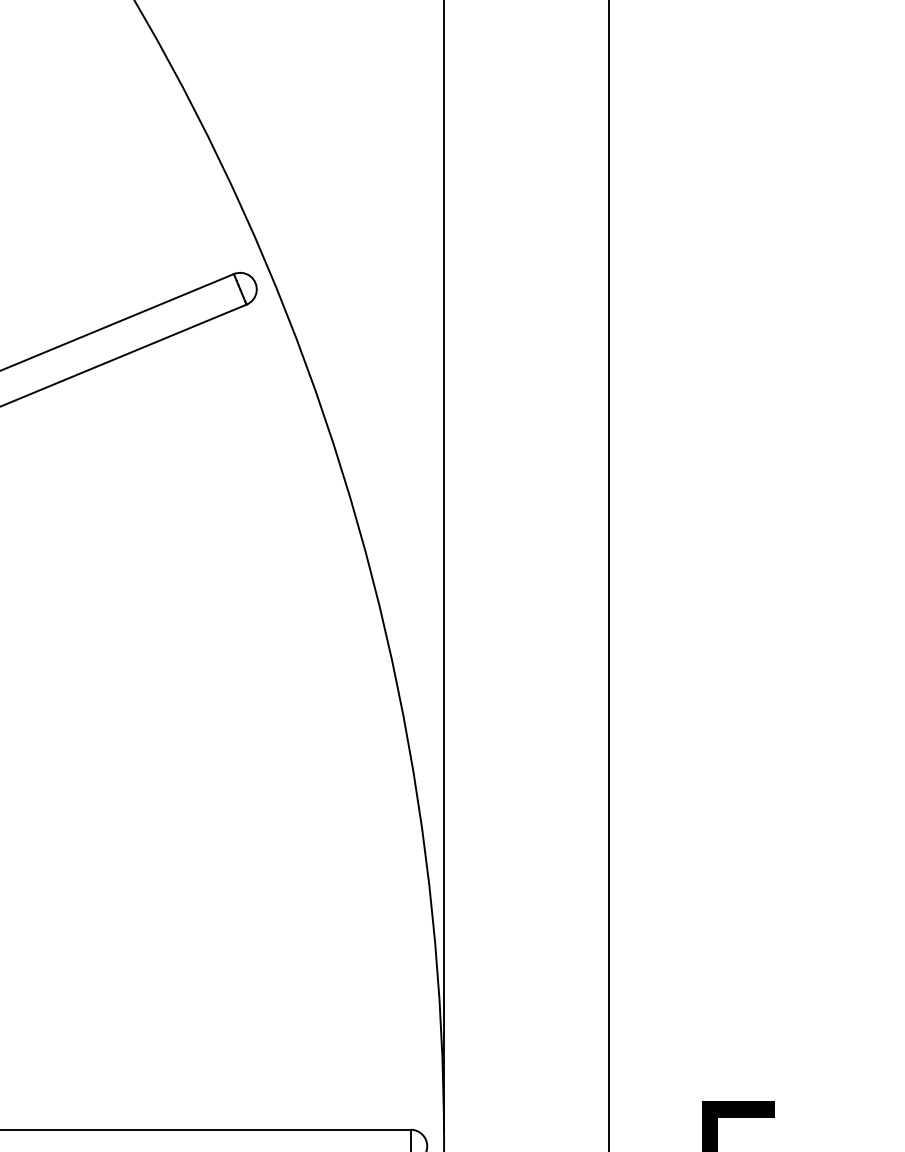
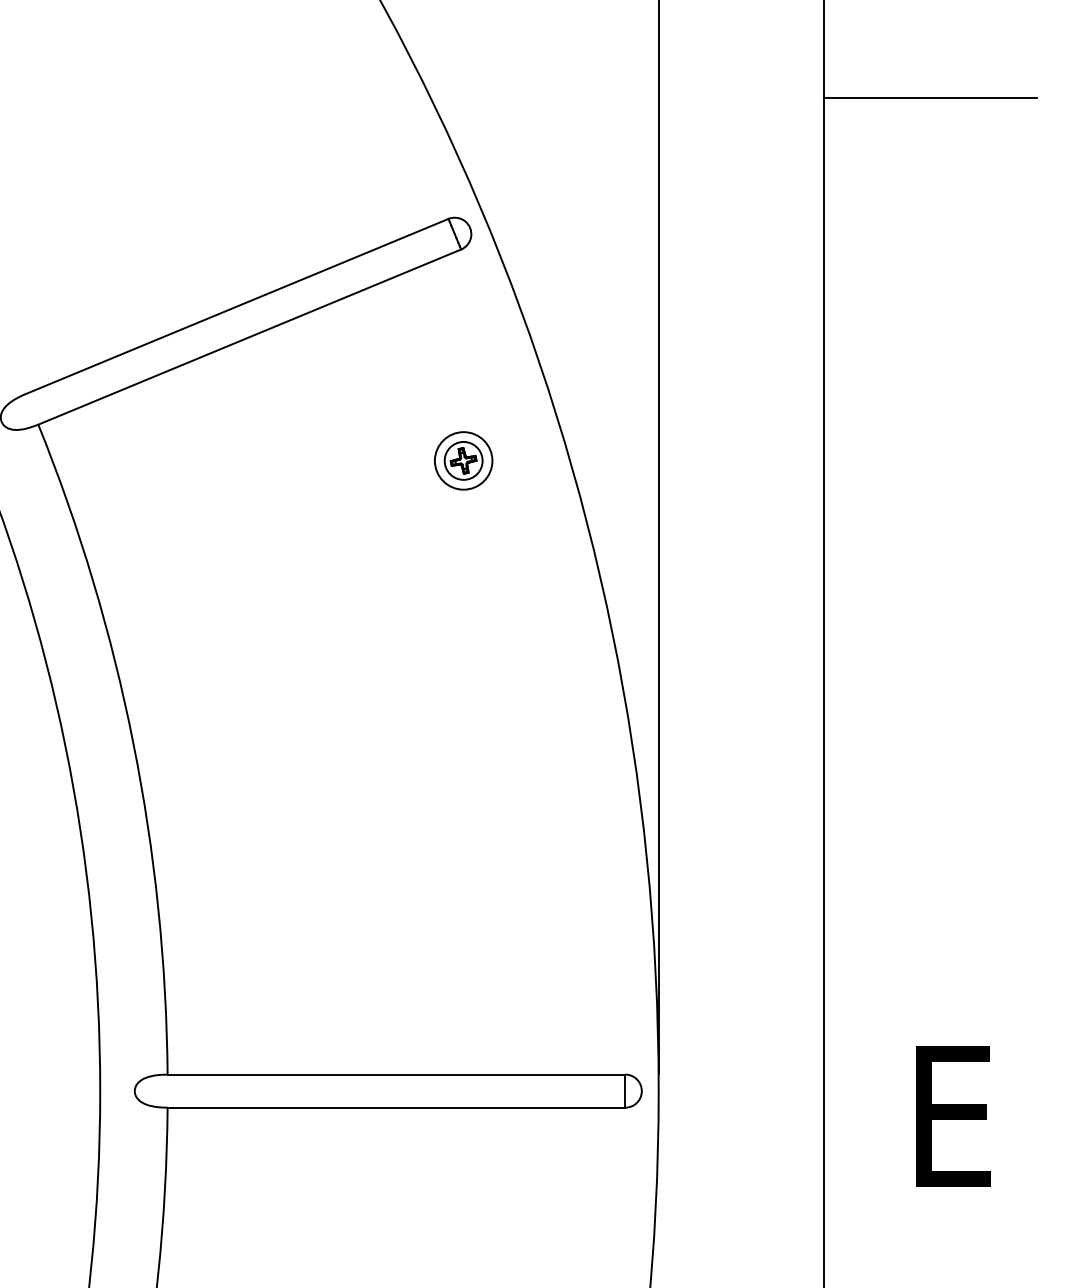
line: (714, 152) -> (929, 97), added
part: (248, 515) -> (463, 460), added

